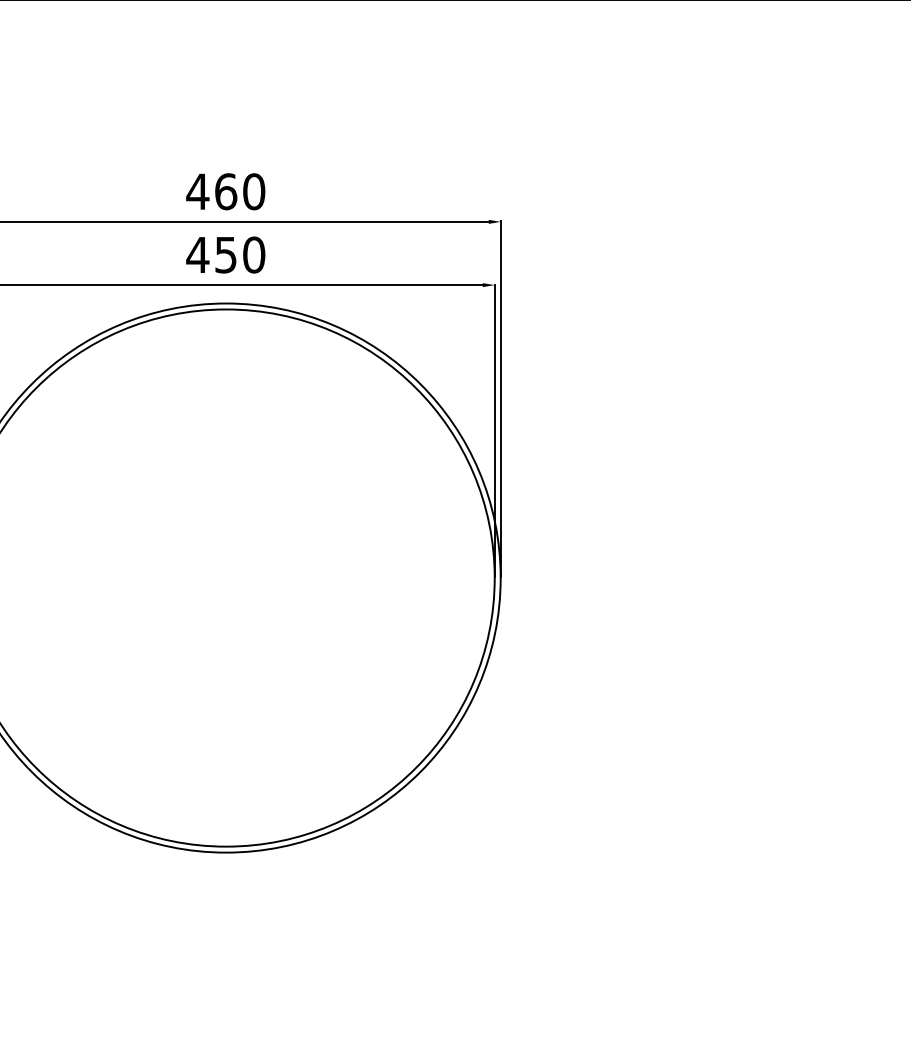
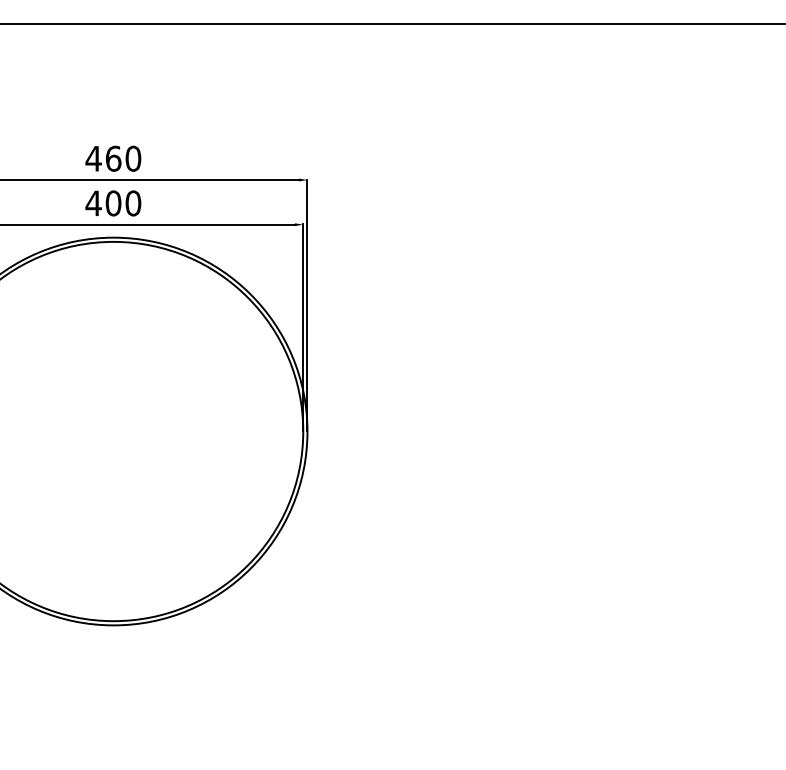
text: (225, 255) -> (113, 203), 450 -> 400

